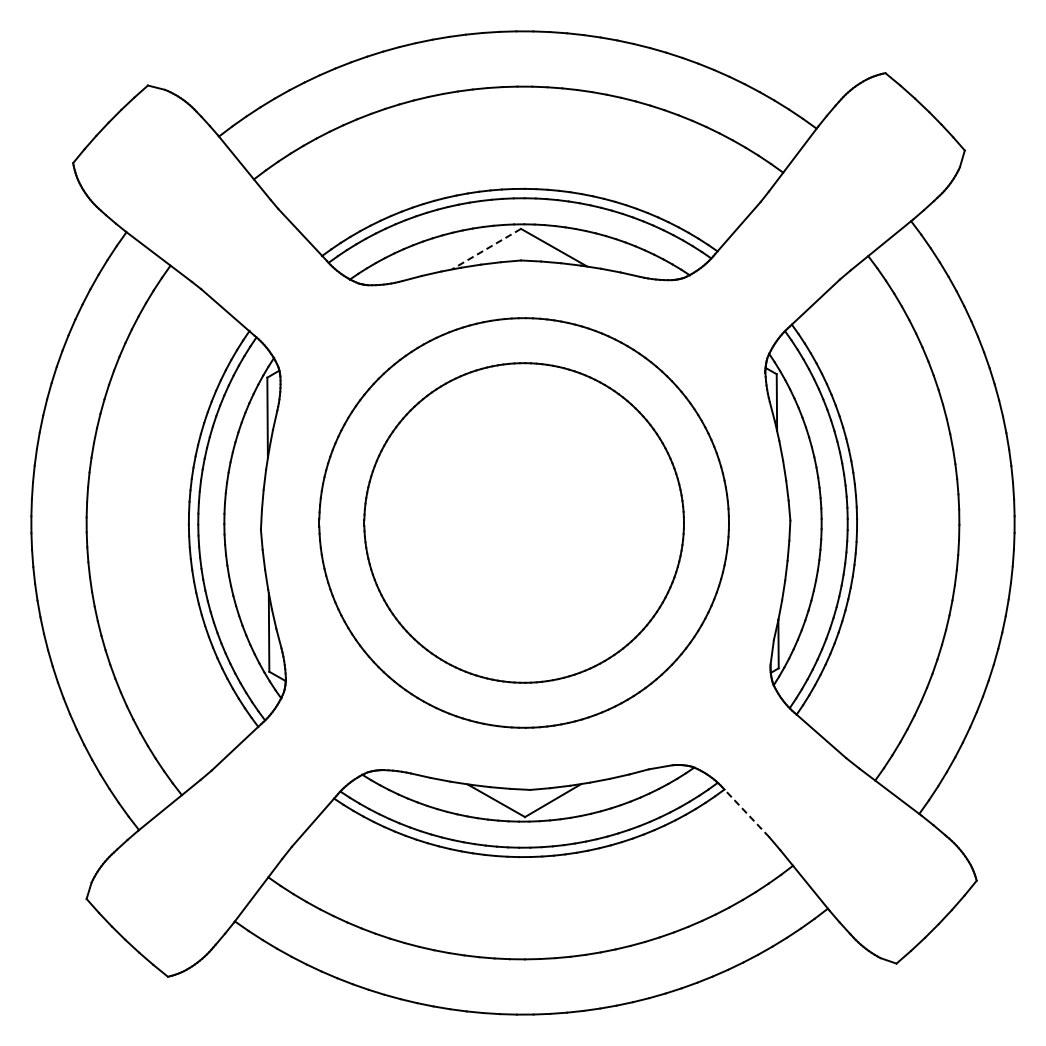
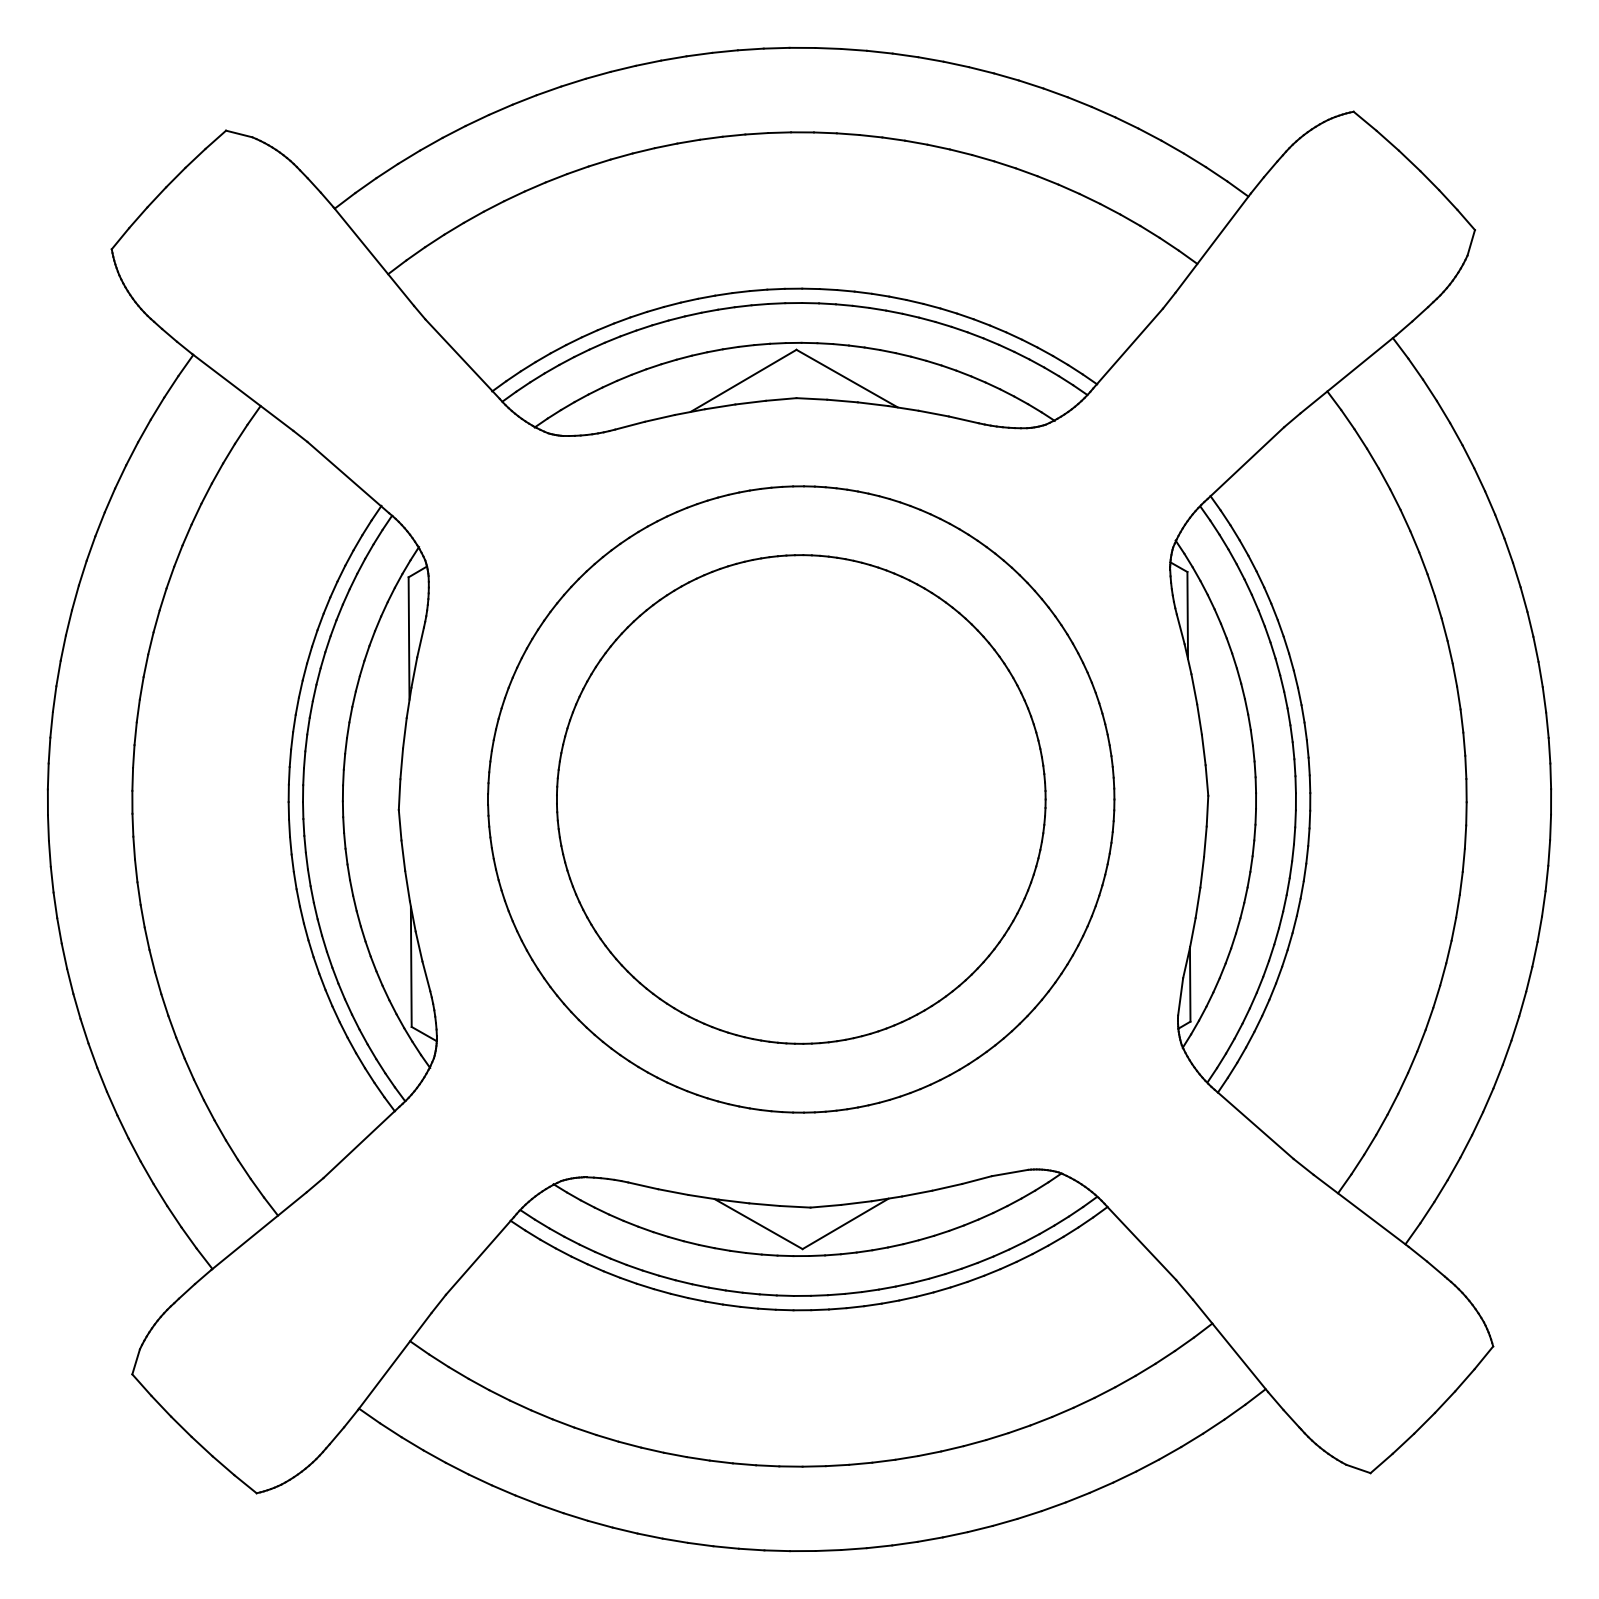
line: (486, 249) -> (743, 381), dashed -> solid
line: (746, 813) -> (1141, 1243), dashed -> solid

